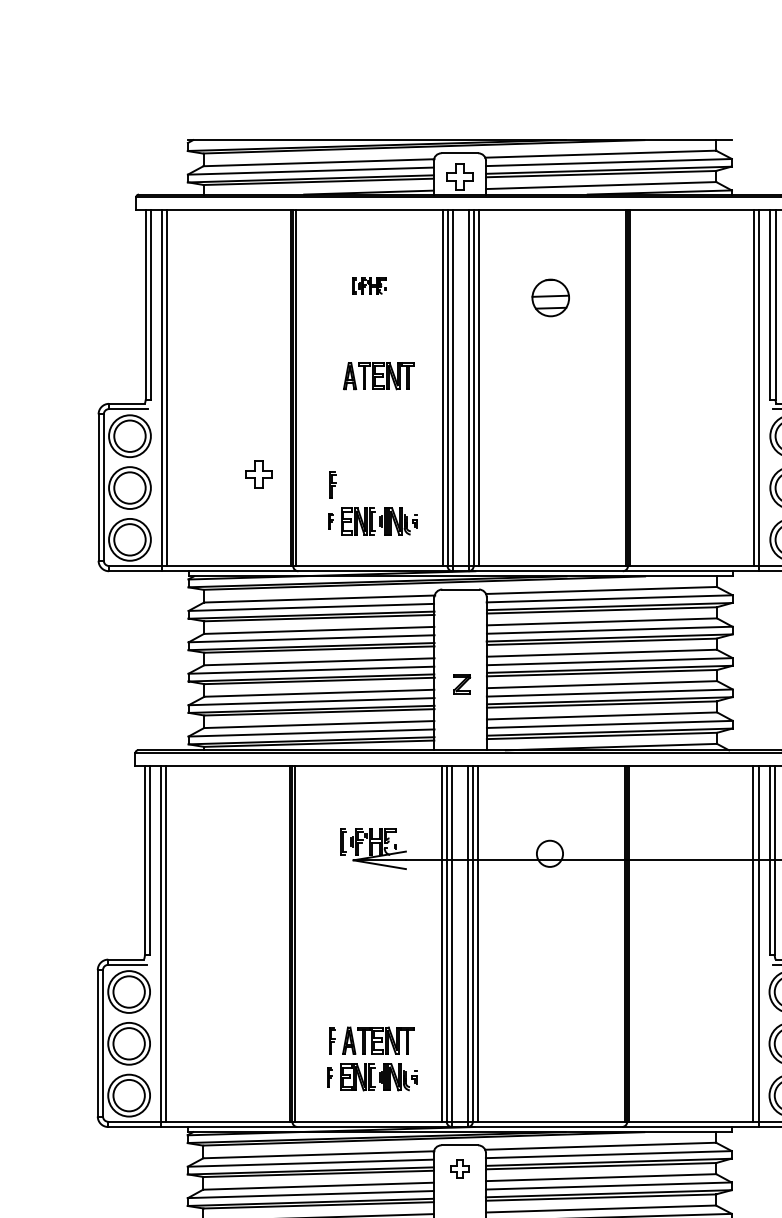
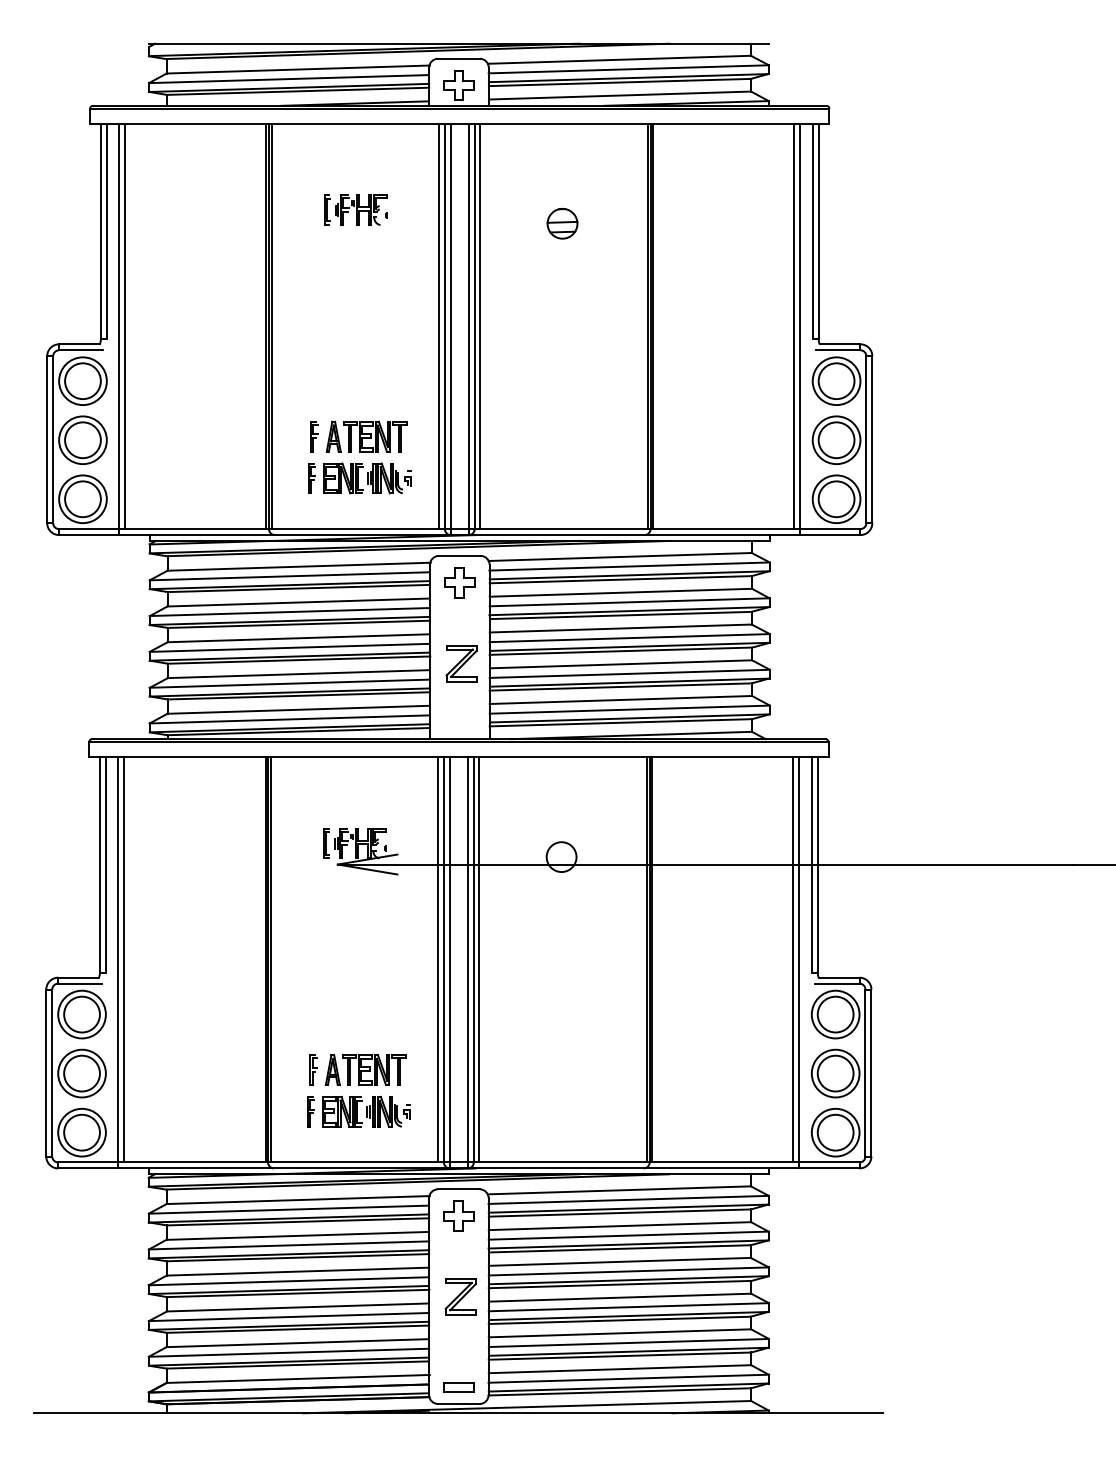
part: (369, 285) -> (355, 209), size x1.67
part: (550, 297) -> (562, 223), size x0.71
part: (378, 375) -> (366, 436), moved
part: (258, 474) -> (459, 582), moved
part: (330, 521) -> (311, 478), size x1.67
part: (462, 683) -> (461, 663), size x1.67
part: (329, 1077) -> (310, 1111), size x1.43
part: (459, 1168) -> (458, 1215), size x1.43

